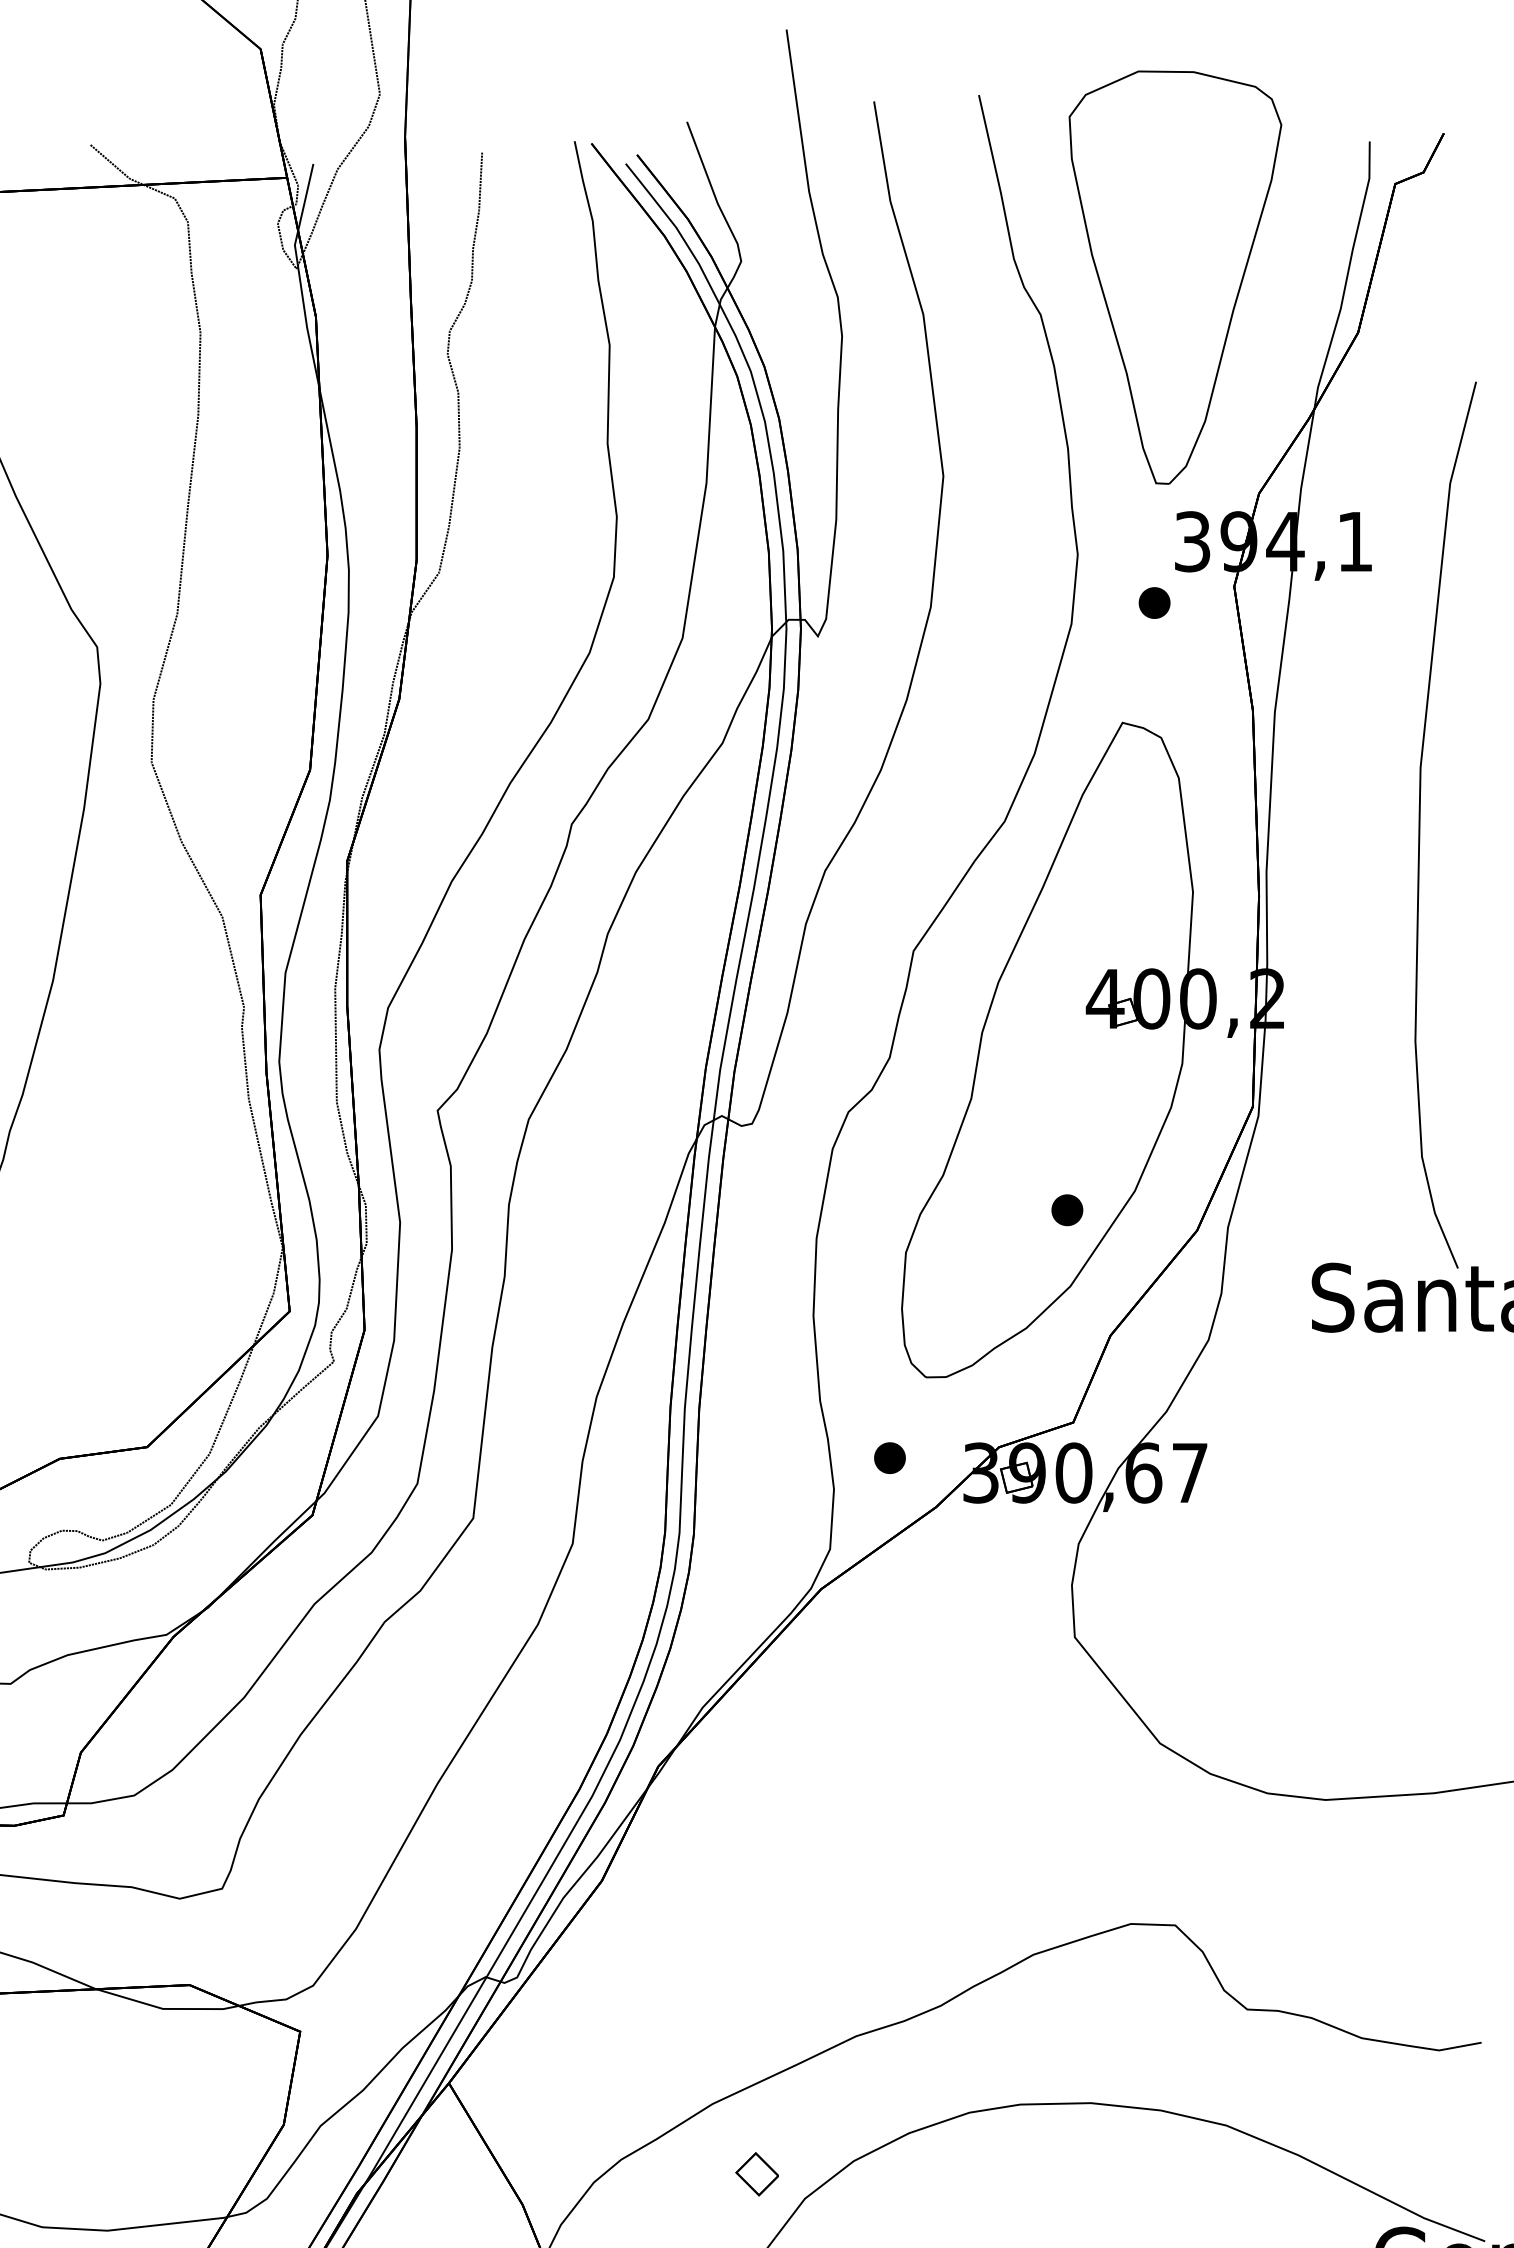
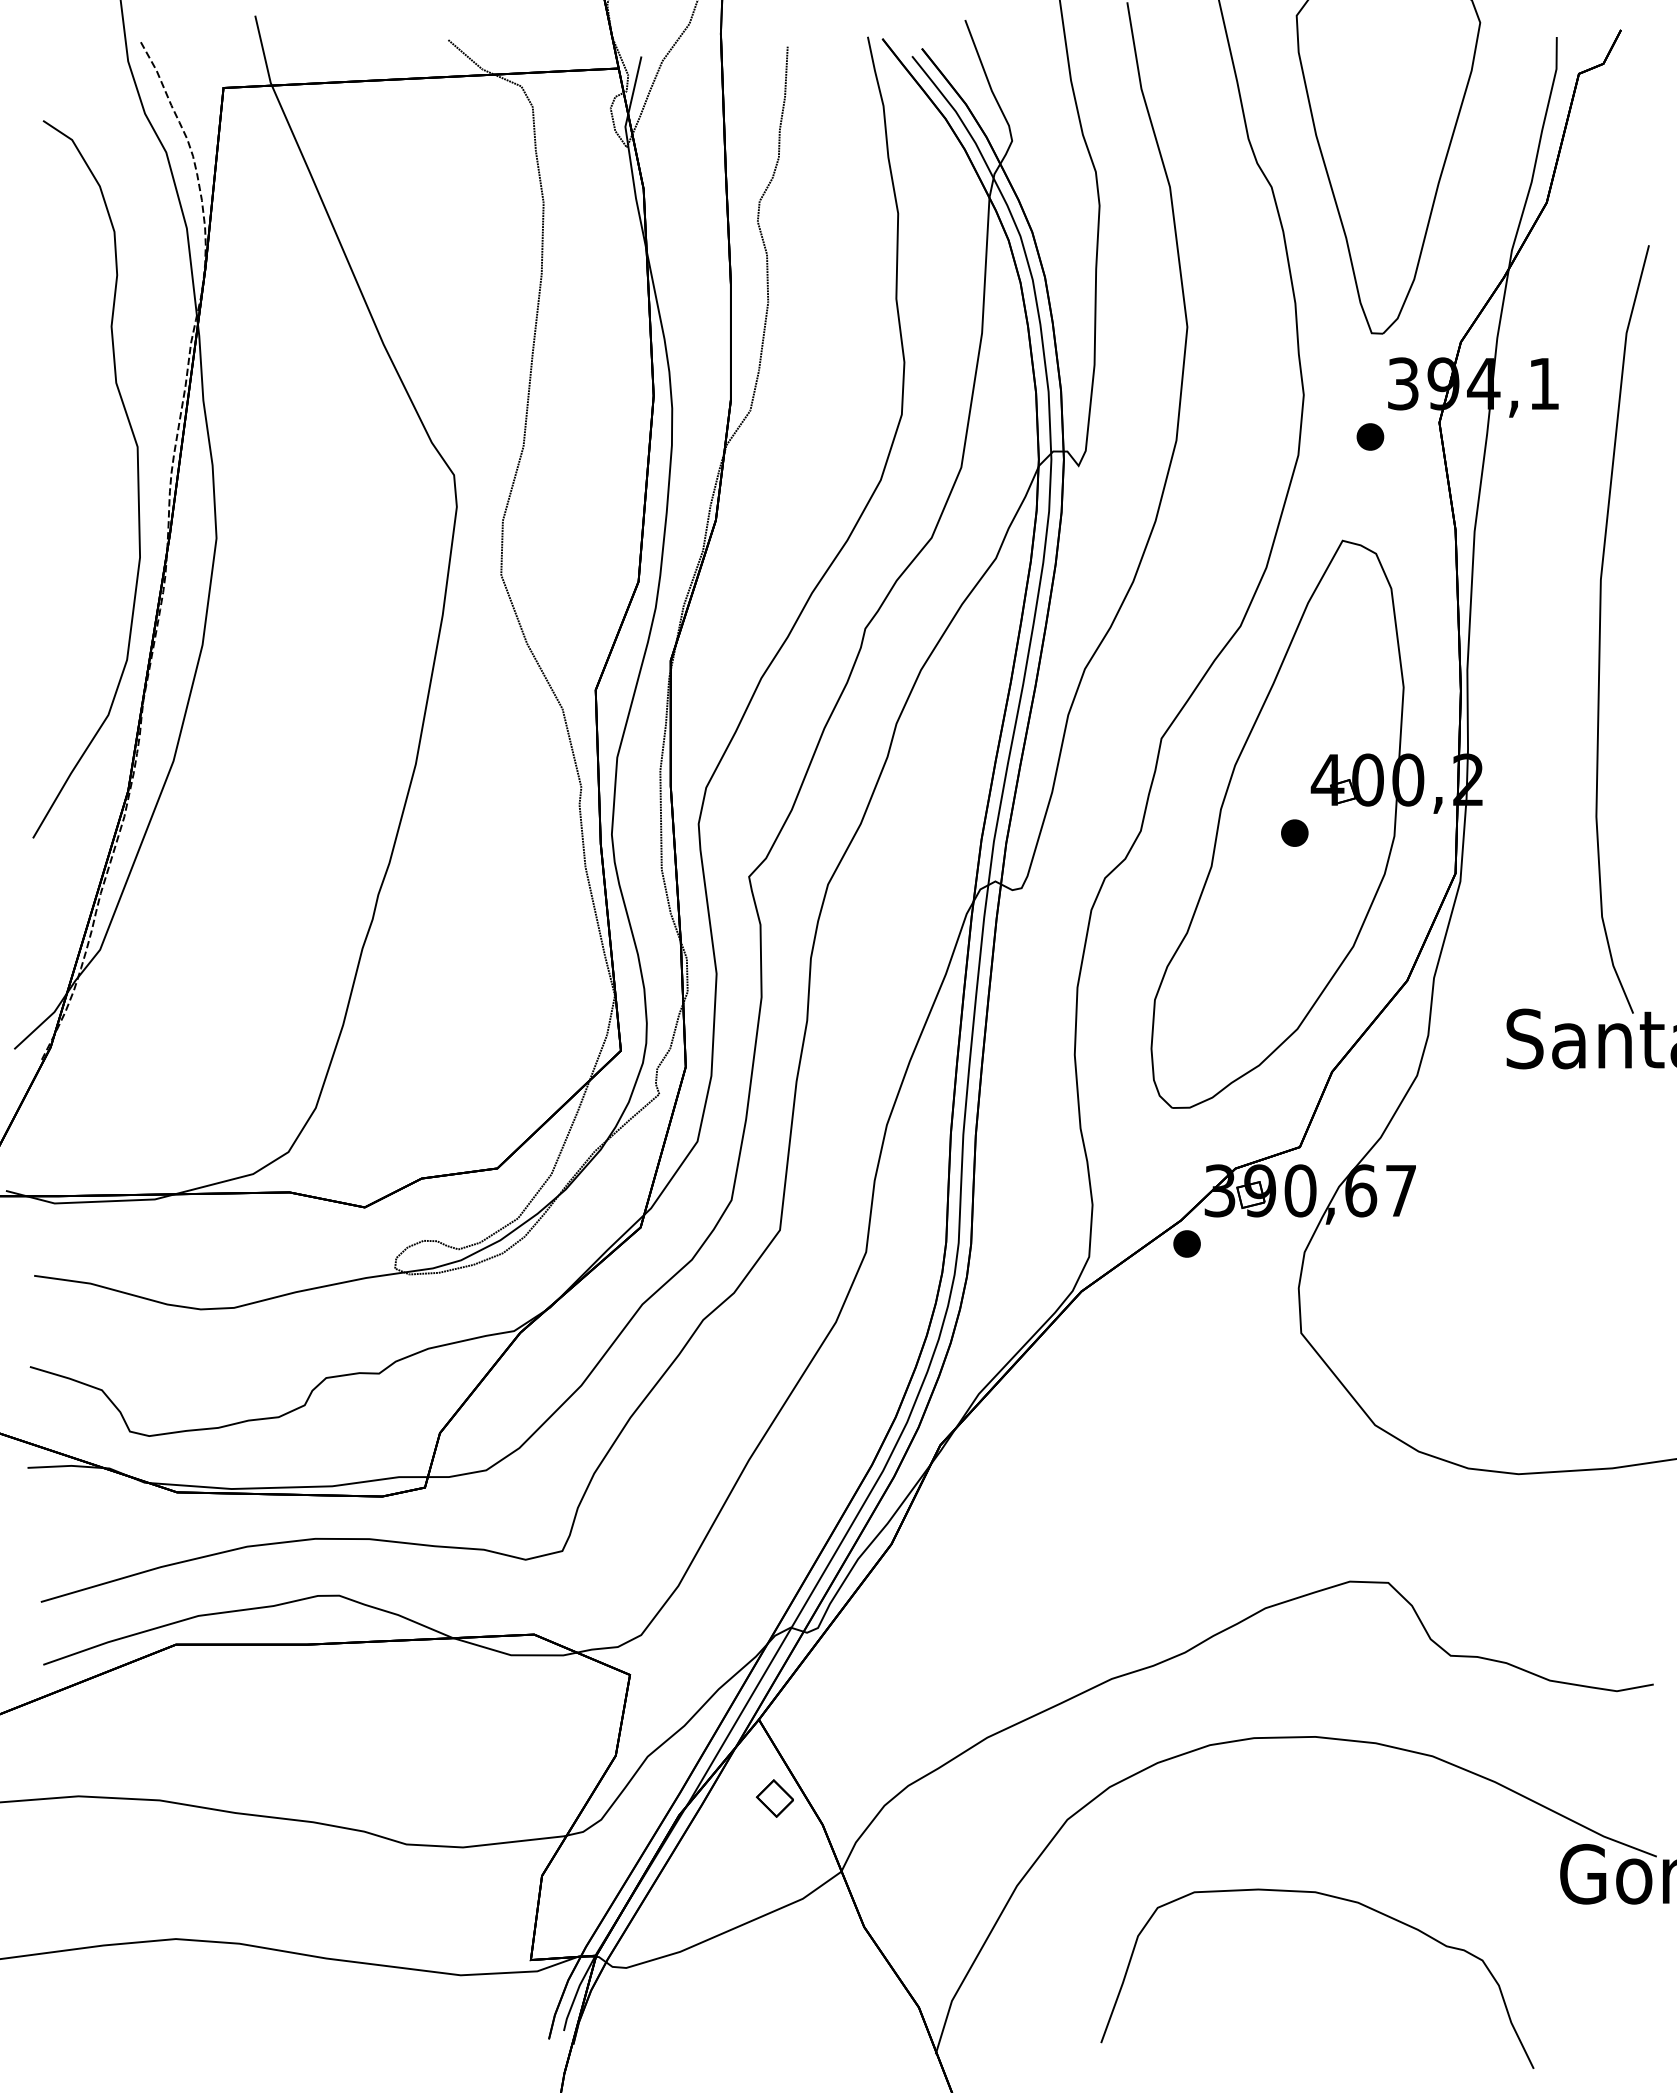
part: (1067, 1209) -> (1294, 832), moved
part: (889, 1457) -> (1186, 1243), moved
part: (756, 2174) -> (774, 1798), moved

